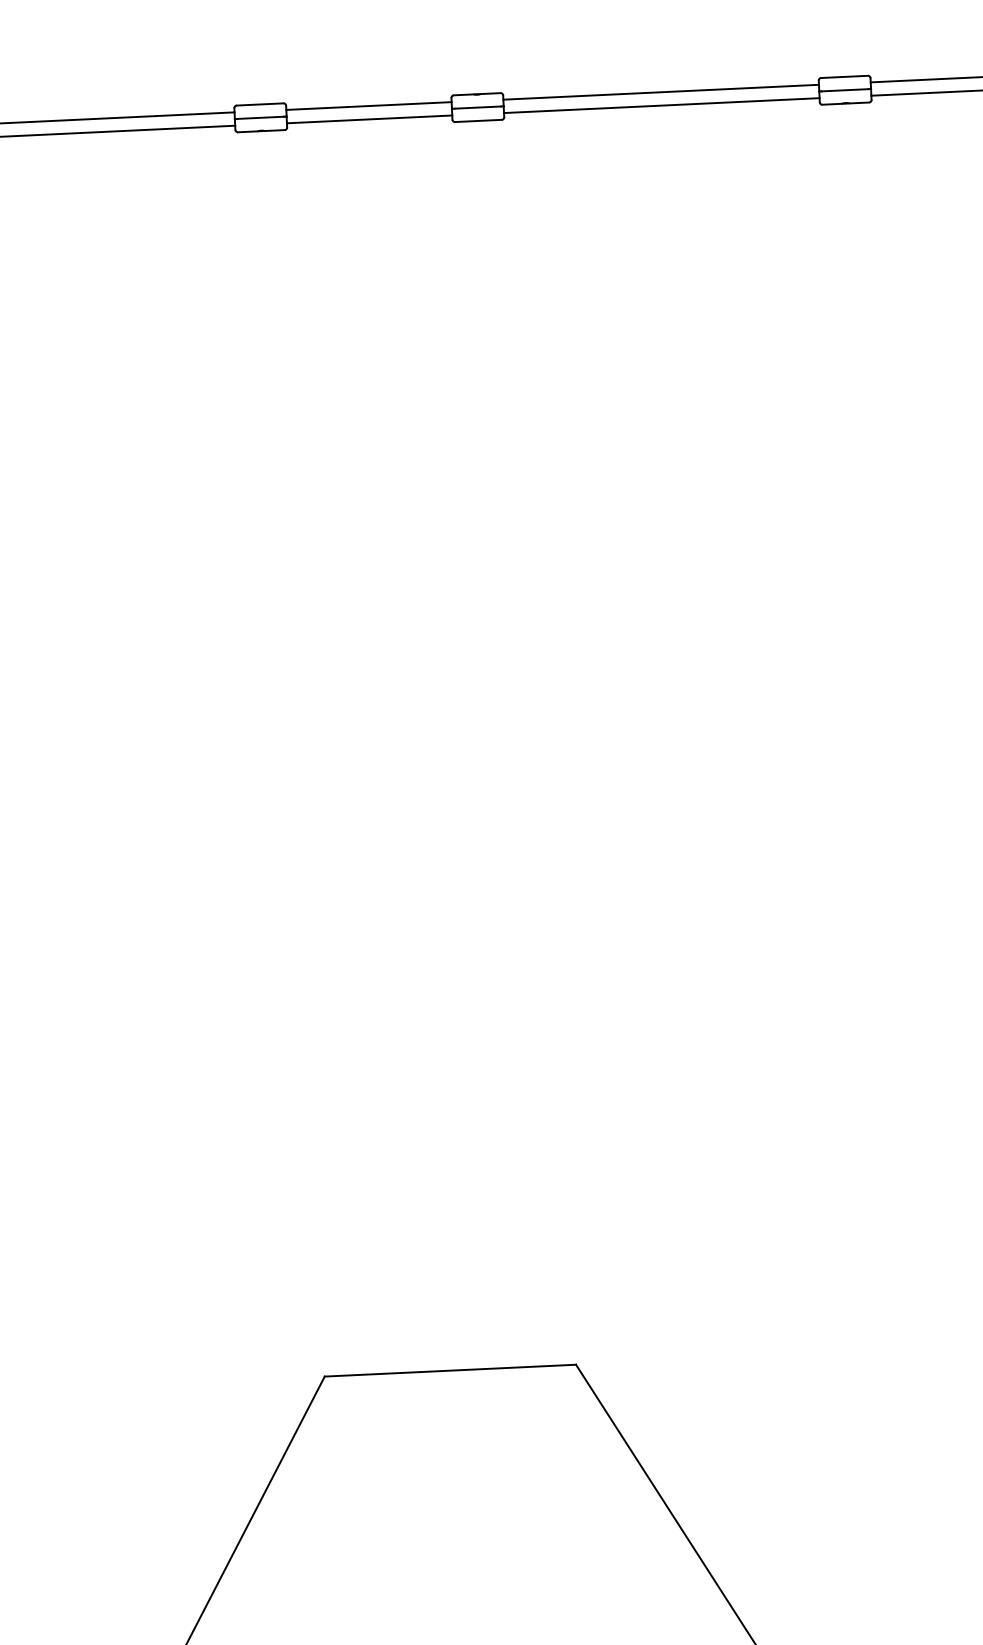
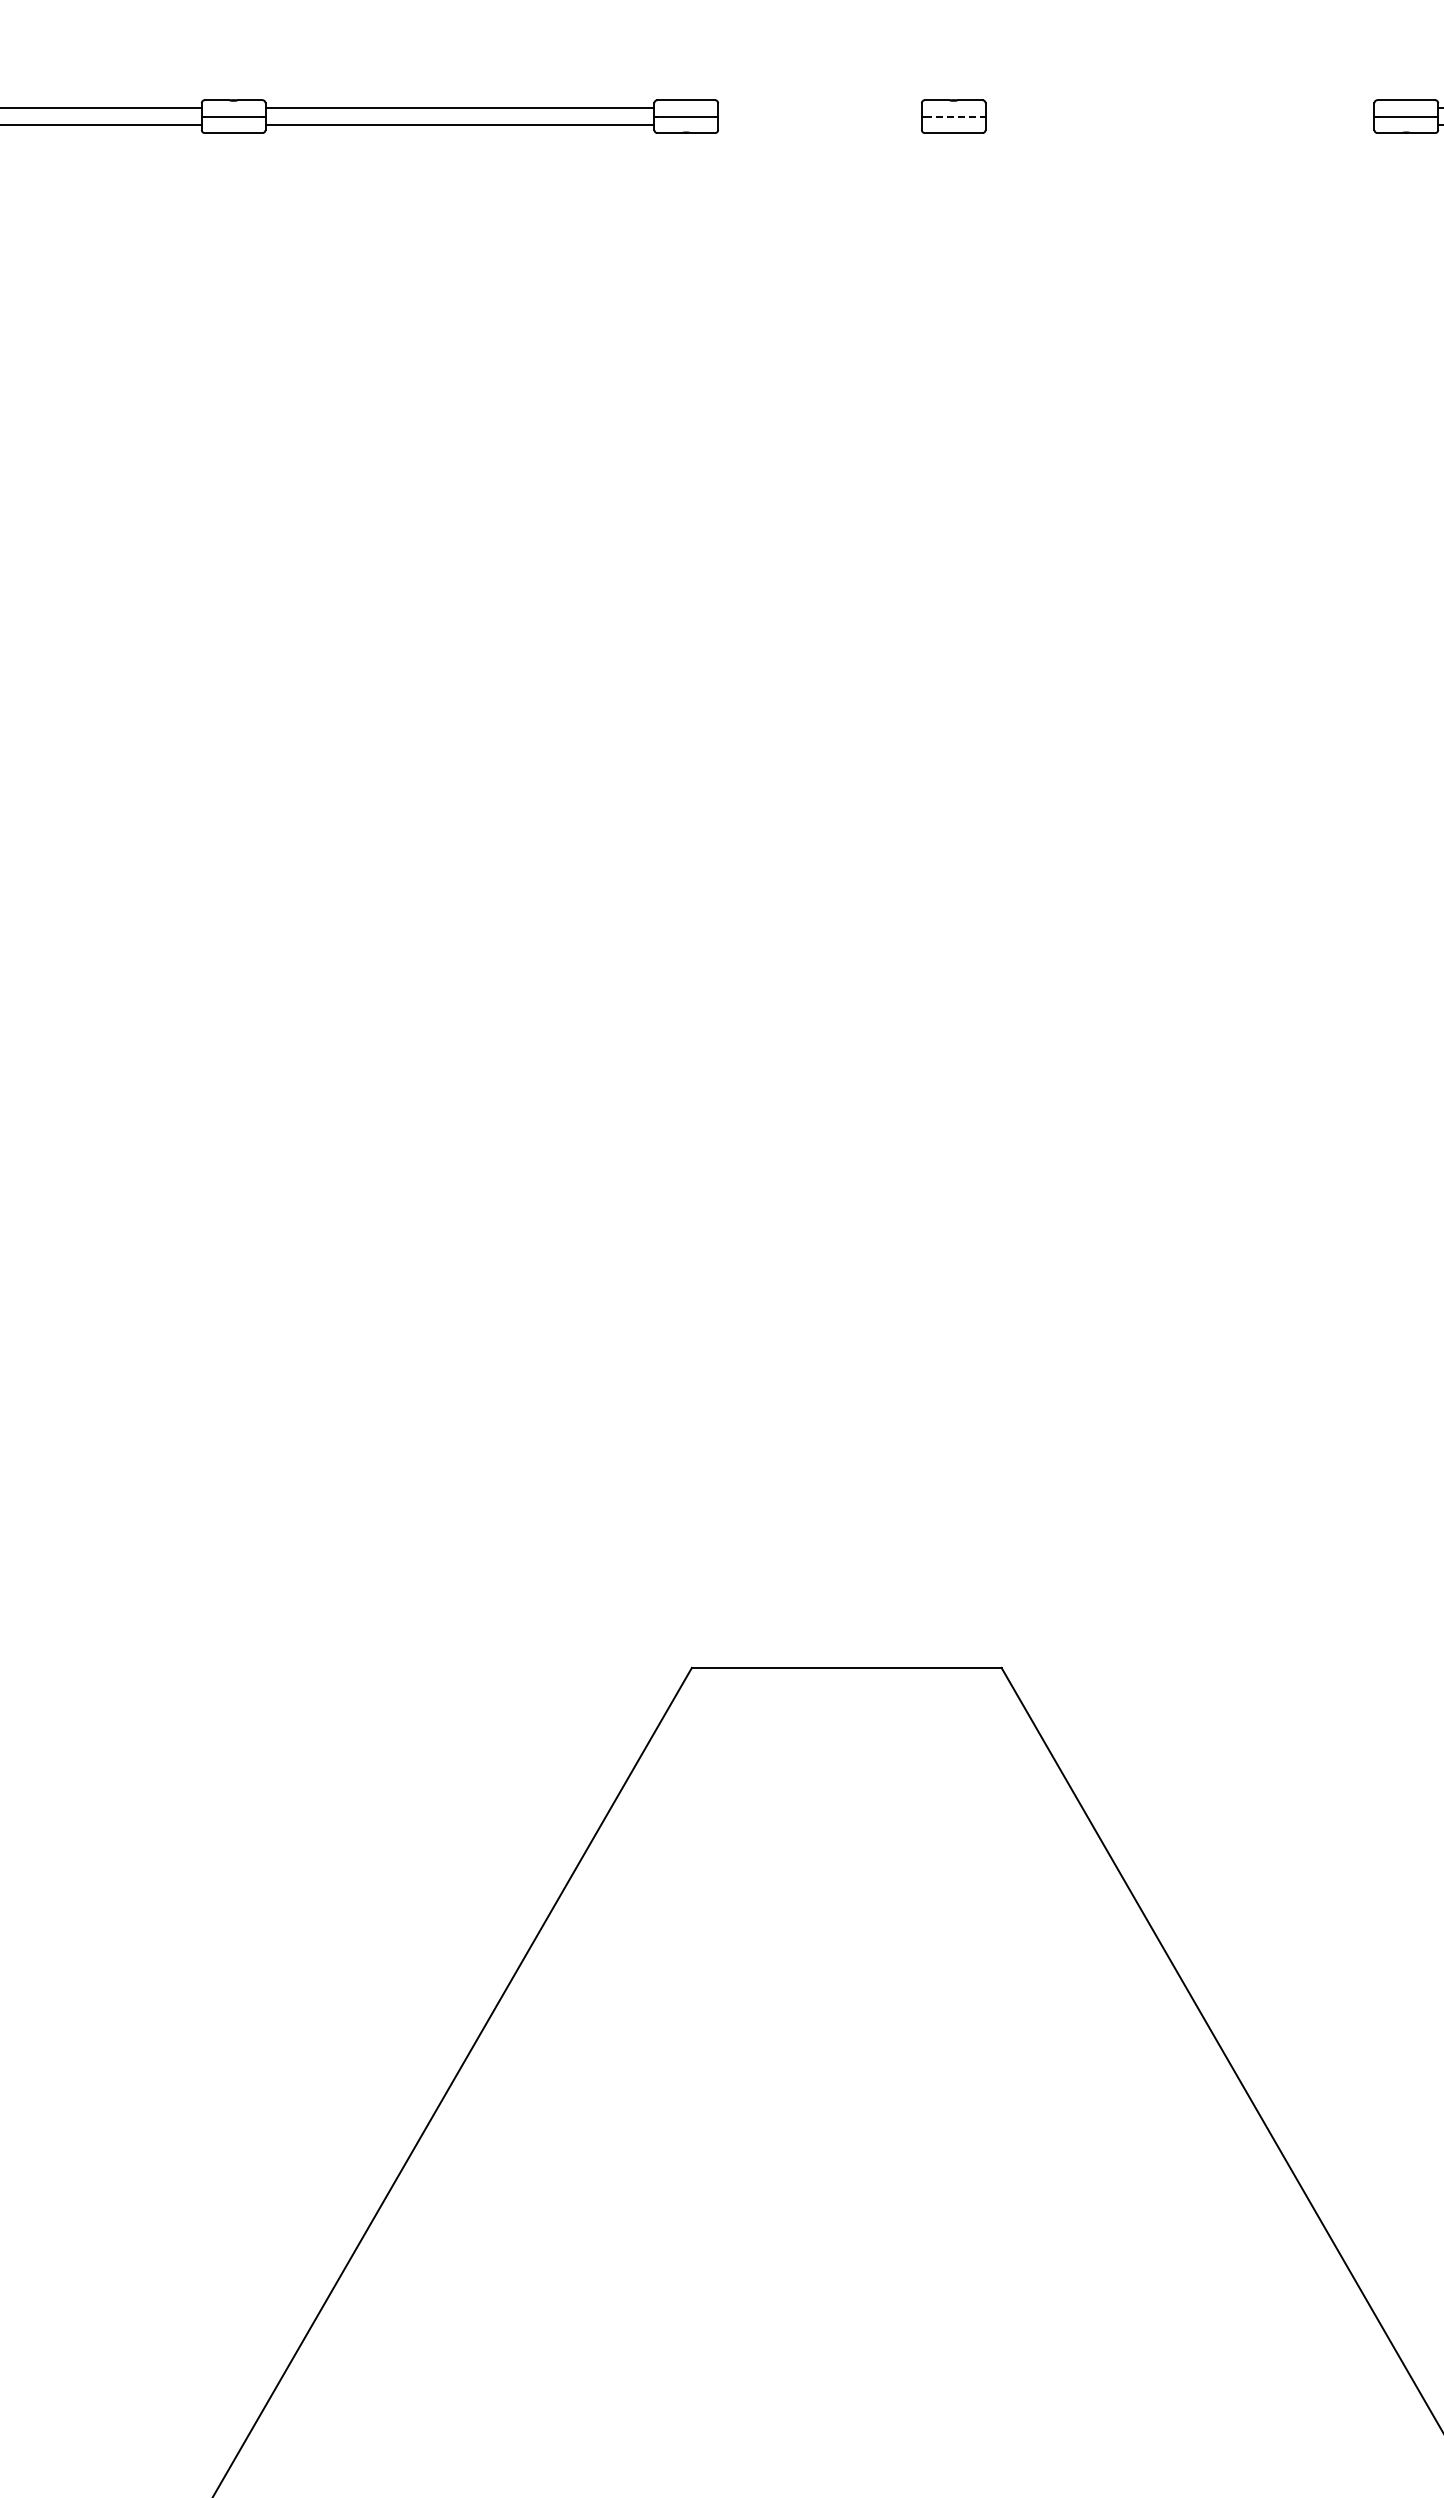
line: (660, 92) -> (1179, 108), removed
line: (661, 105) -> (1179, 124), removed
line: (368, 106) -> (819, 108), removed
line: (477, 107) -> (953, 116), solid -> dashed
line: (369, 119) -> (819, 124), removed

